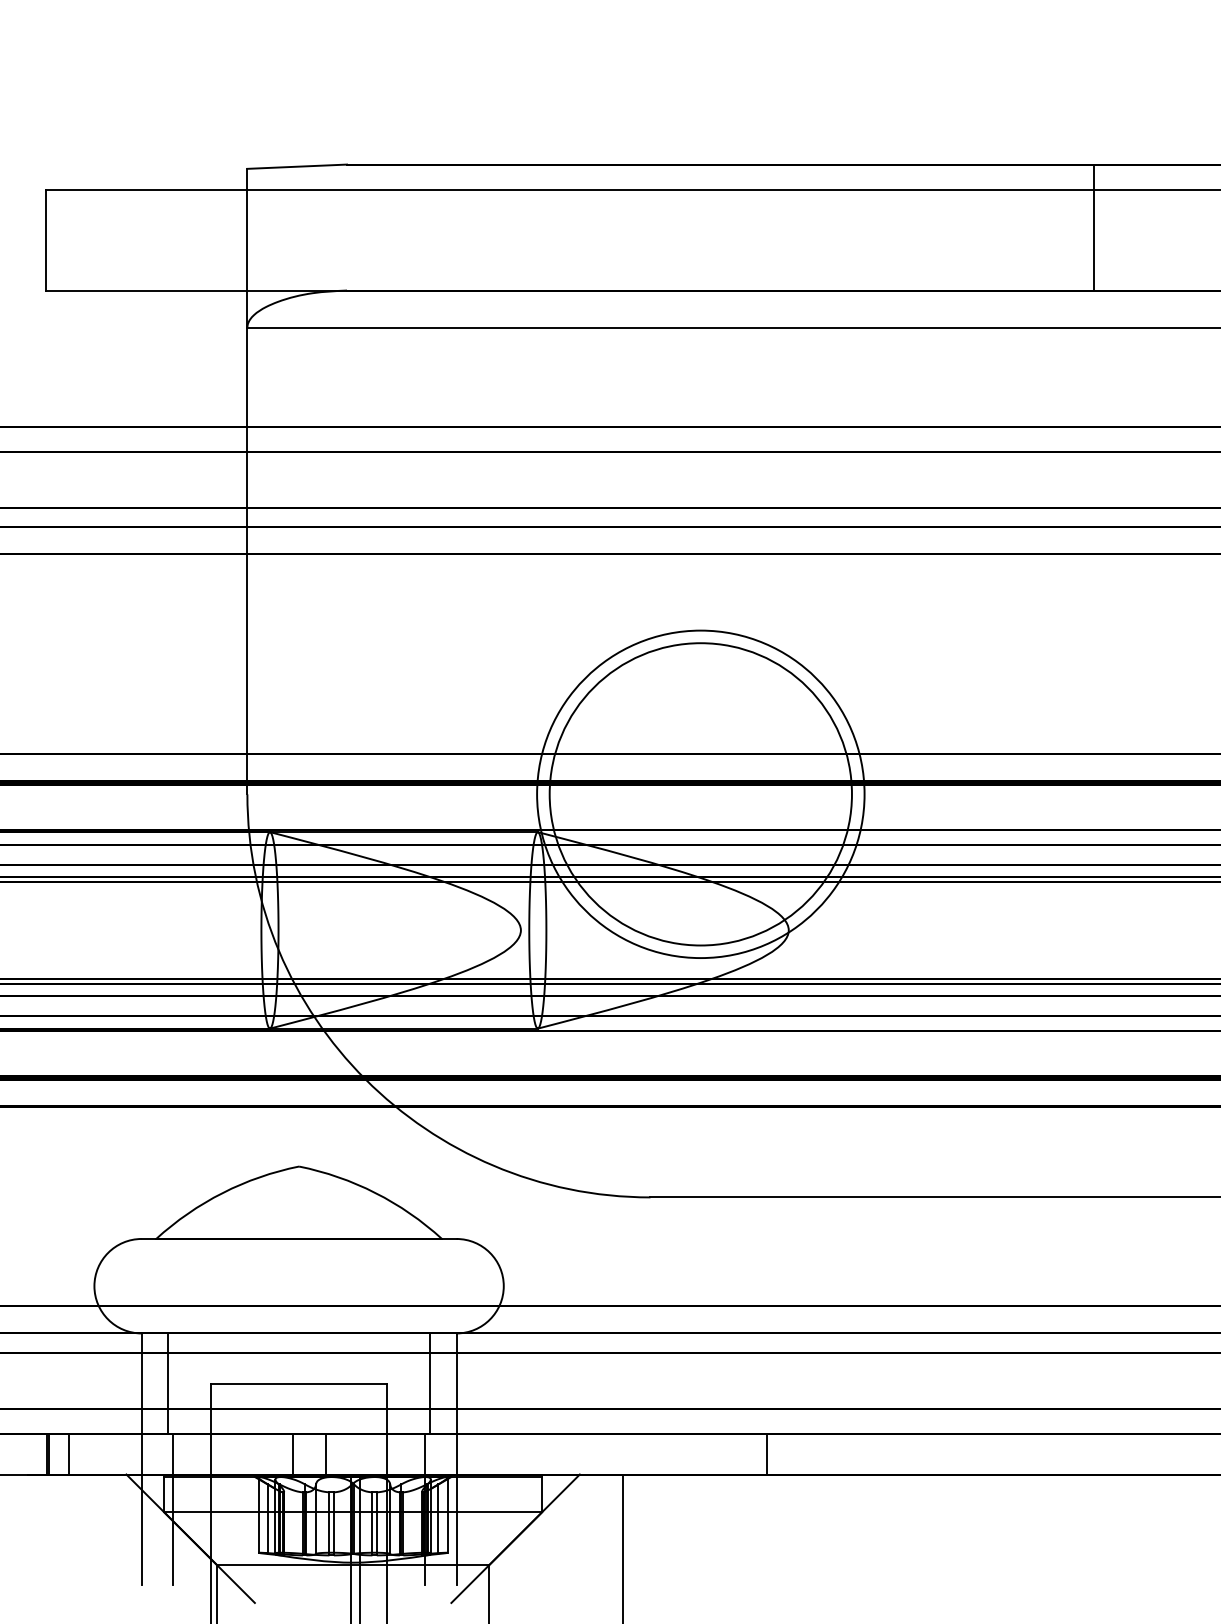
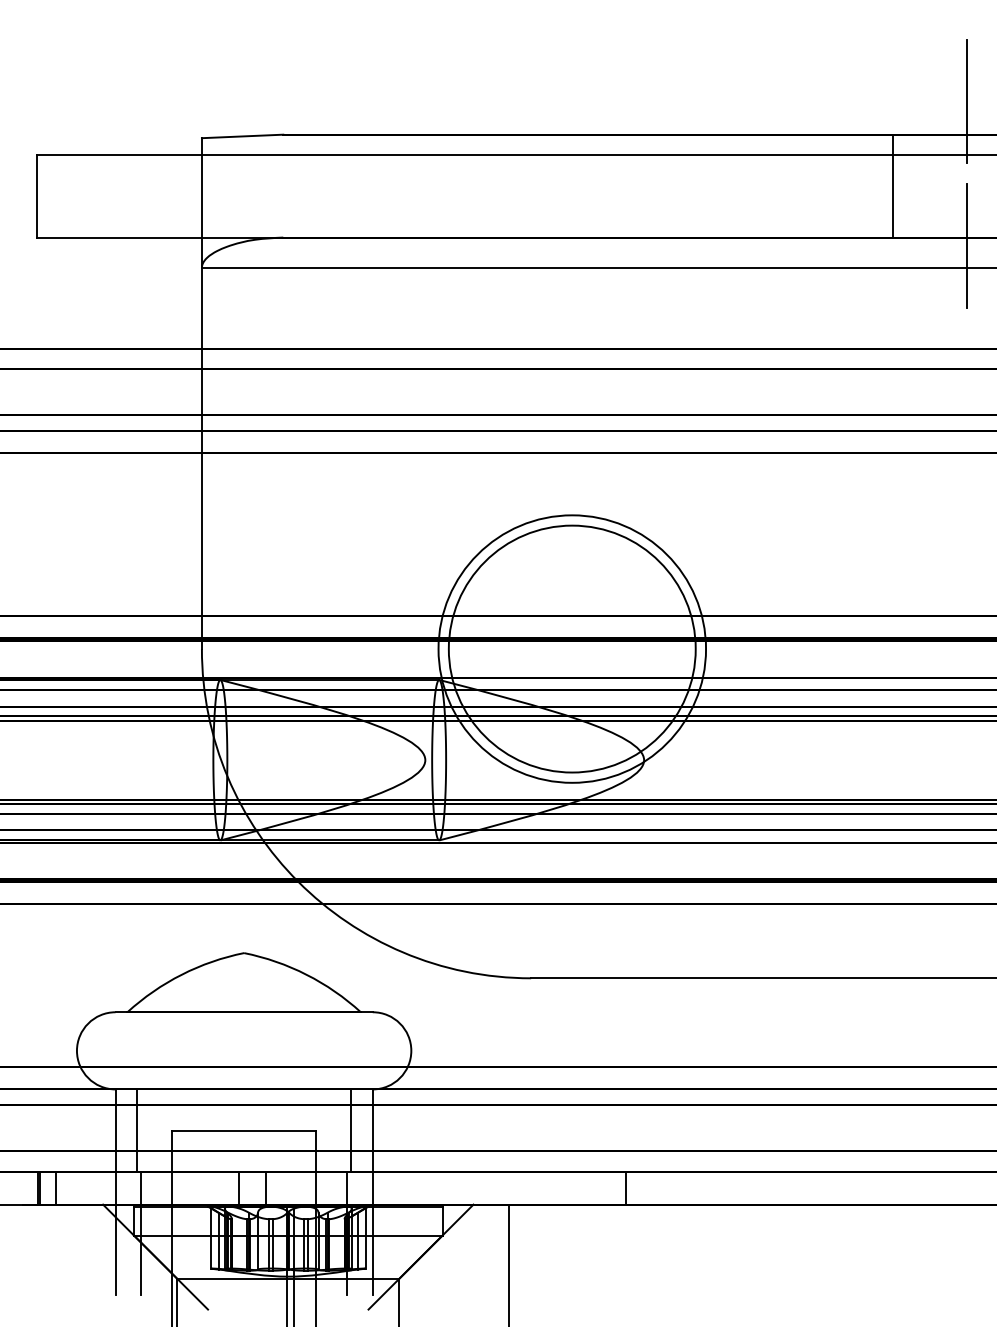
line: (1184, 123) -> (967, 101), added
line: (1184, 300) -> (967, 245), added

